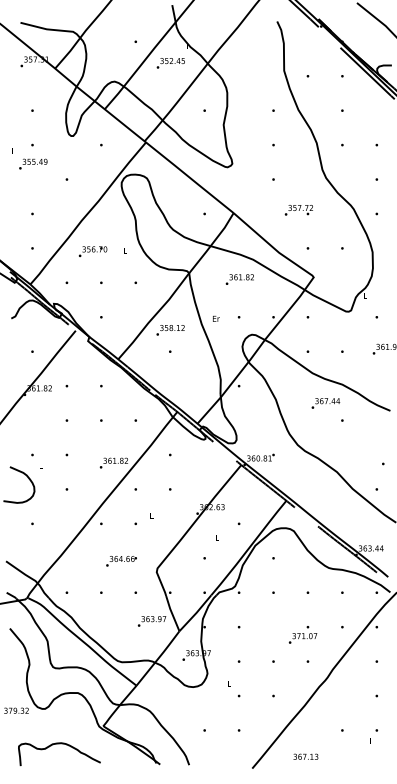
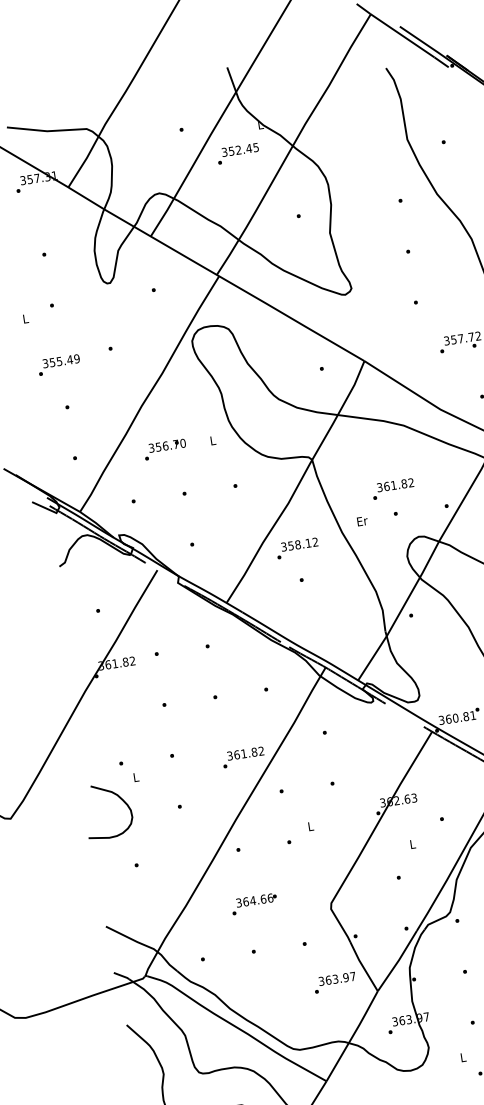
text: (33, 163) -> (59, 364), moved
text: (239, 279) -> (392, 488), moved
text: (121, 561) -> (254, 904), moved

